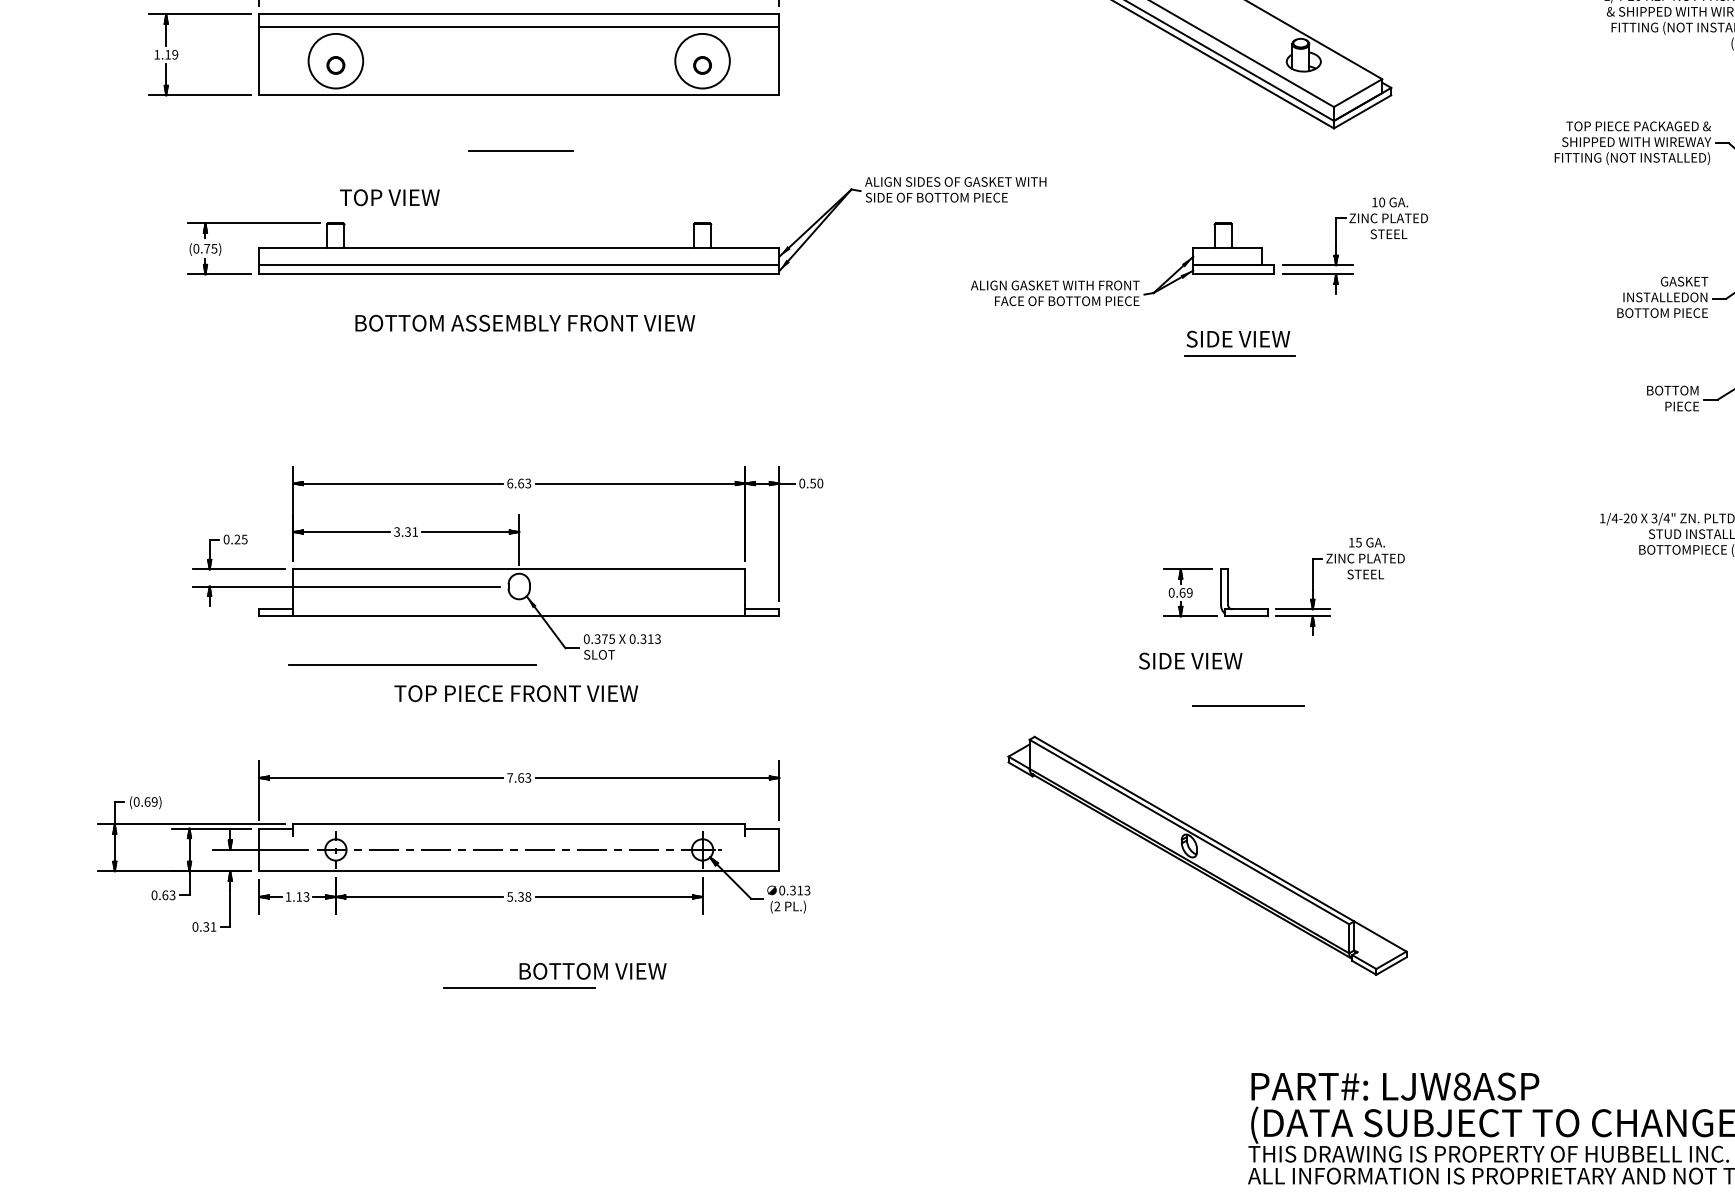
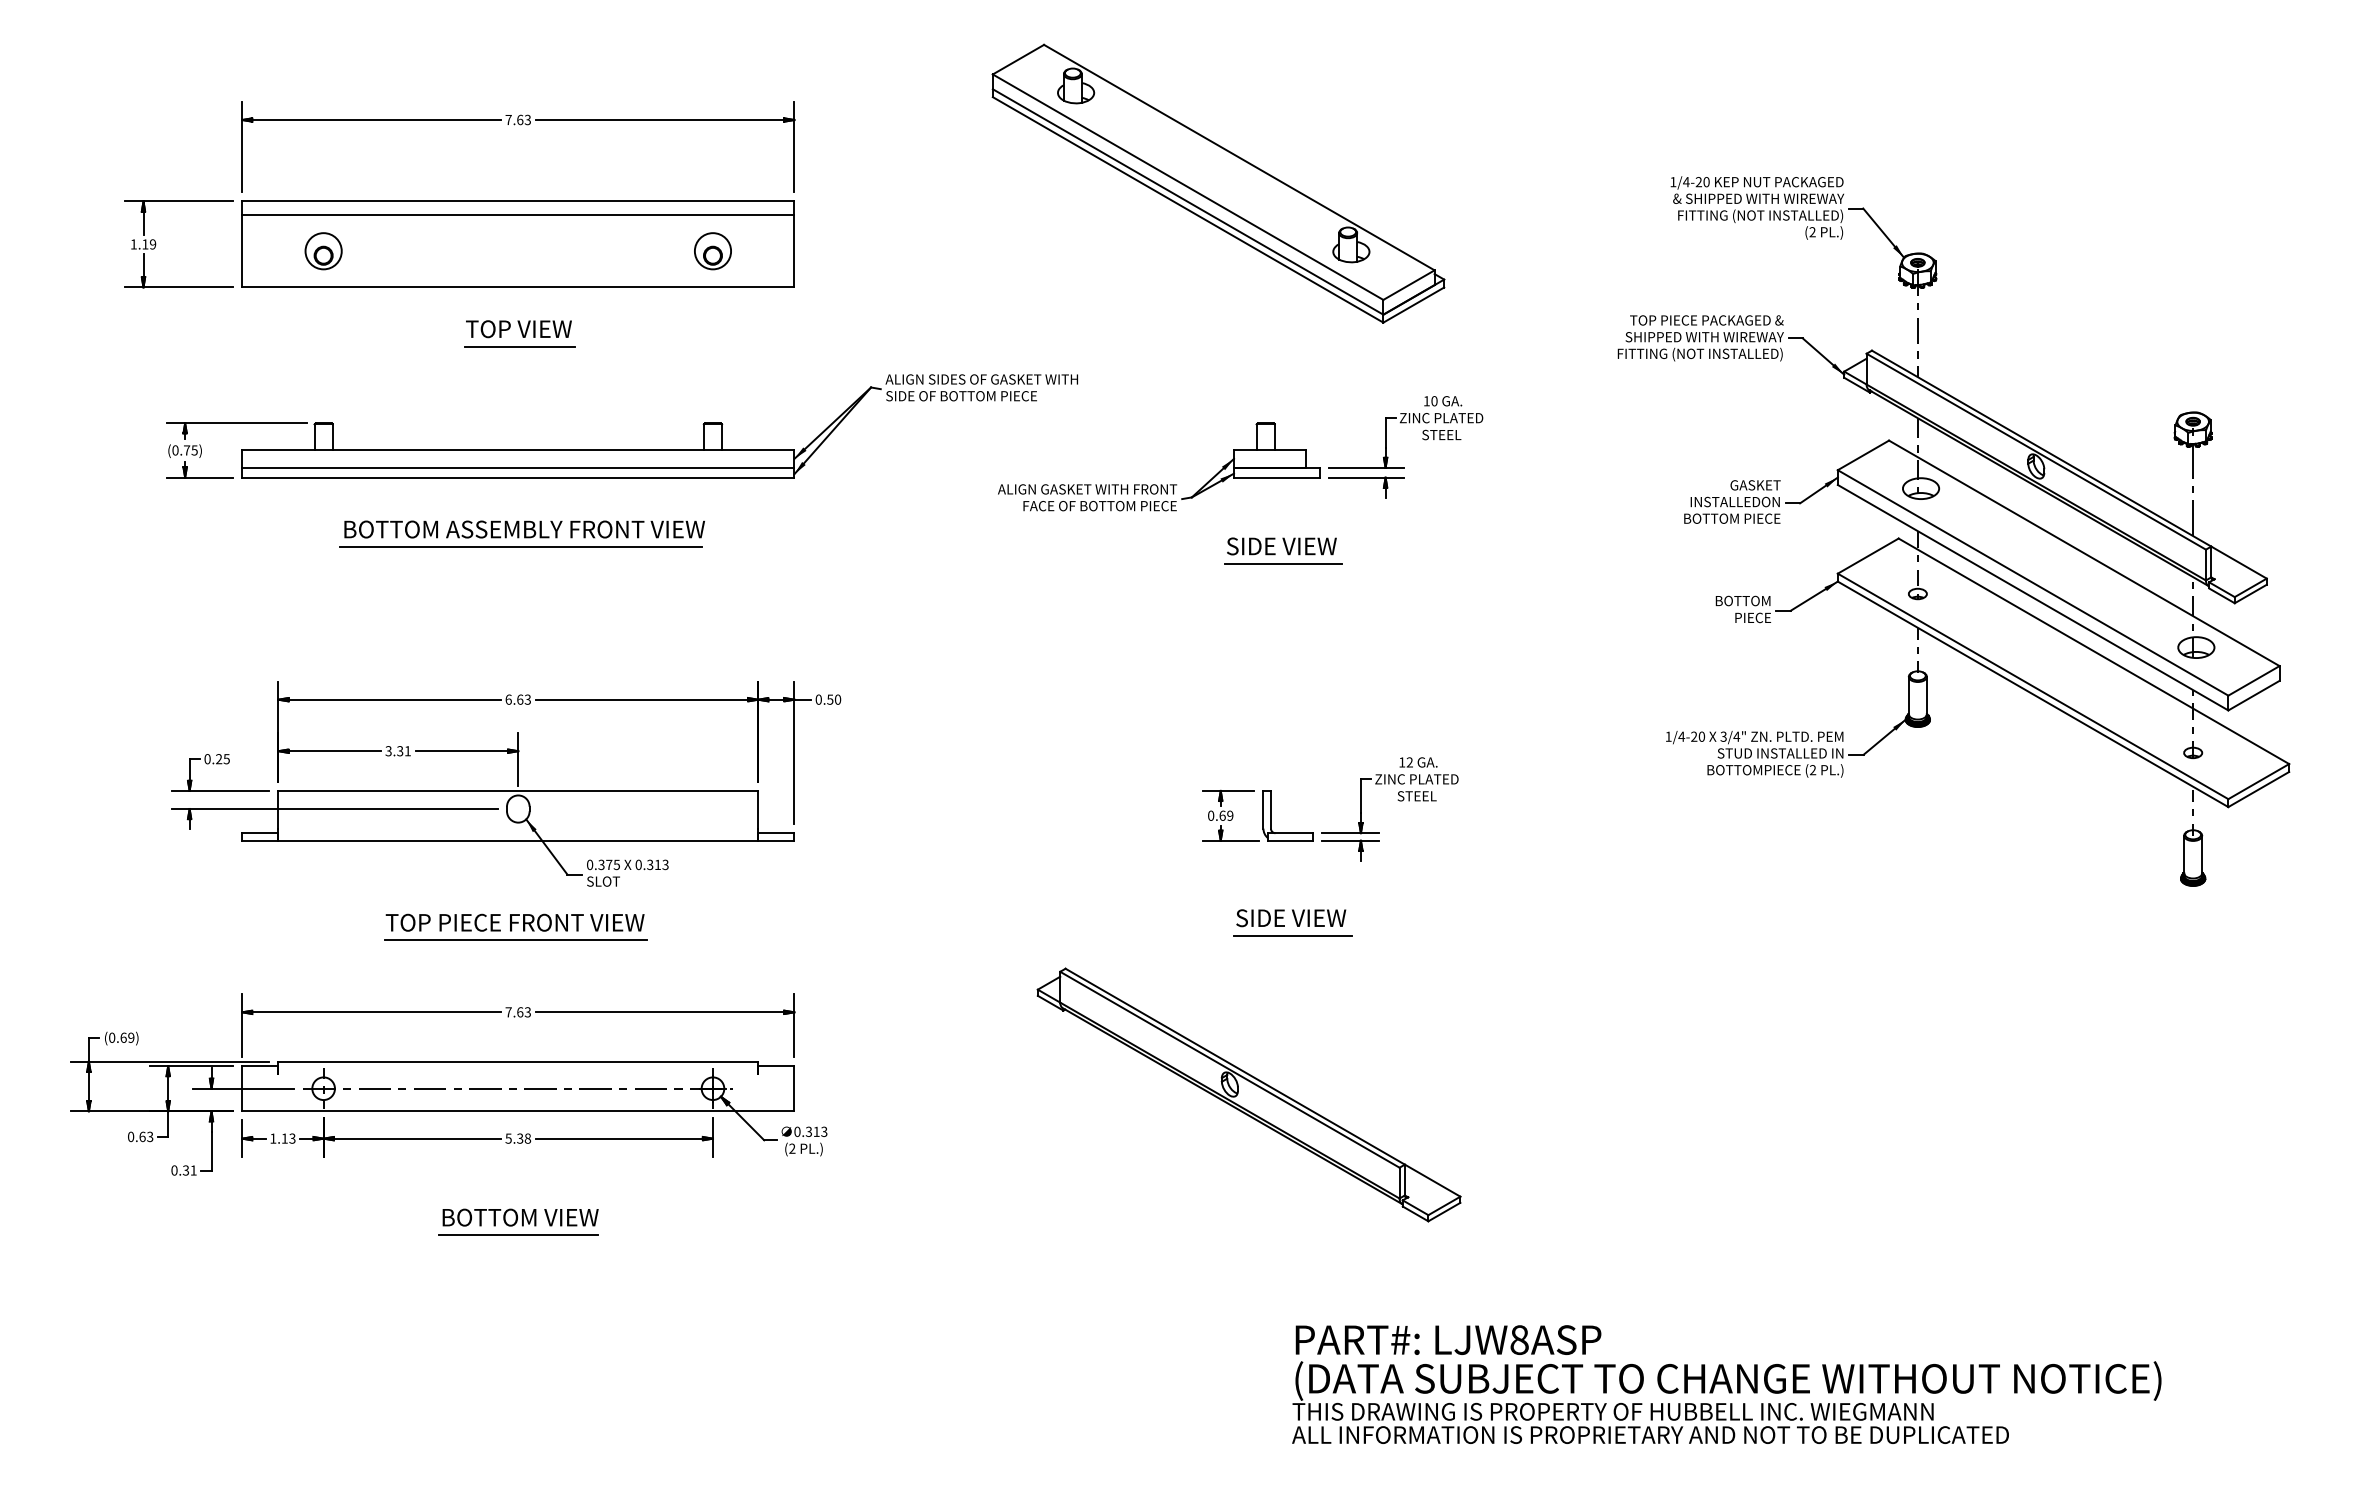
circle: (335, 61) -> (323, 251), size x0.62
circle: (702, 61) -> (712, 251), size x0.62
text: (389, 197) -> (518, 329), moved
line: (521, 340) -> (520, 547), added
text: (1358, 542) -> (1409, 762), 15 -> 12
text: (1190, 661) -> (1291, 918), moved
line: (412, 664) -> (515, 939), moved
text: (592, 971) -> (520, 1217), moved

